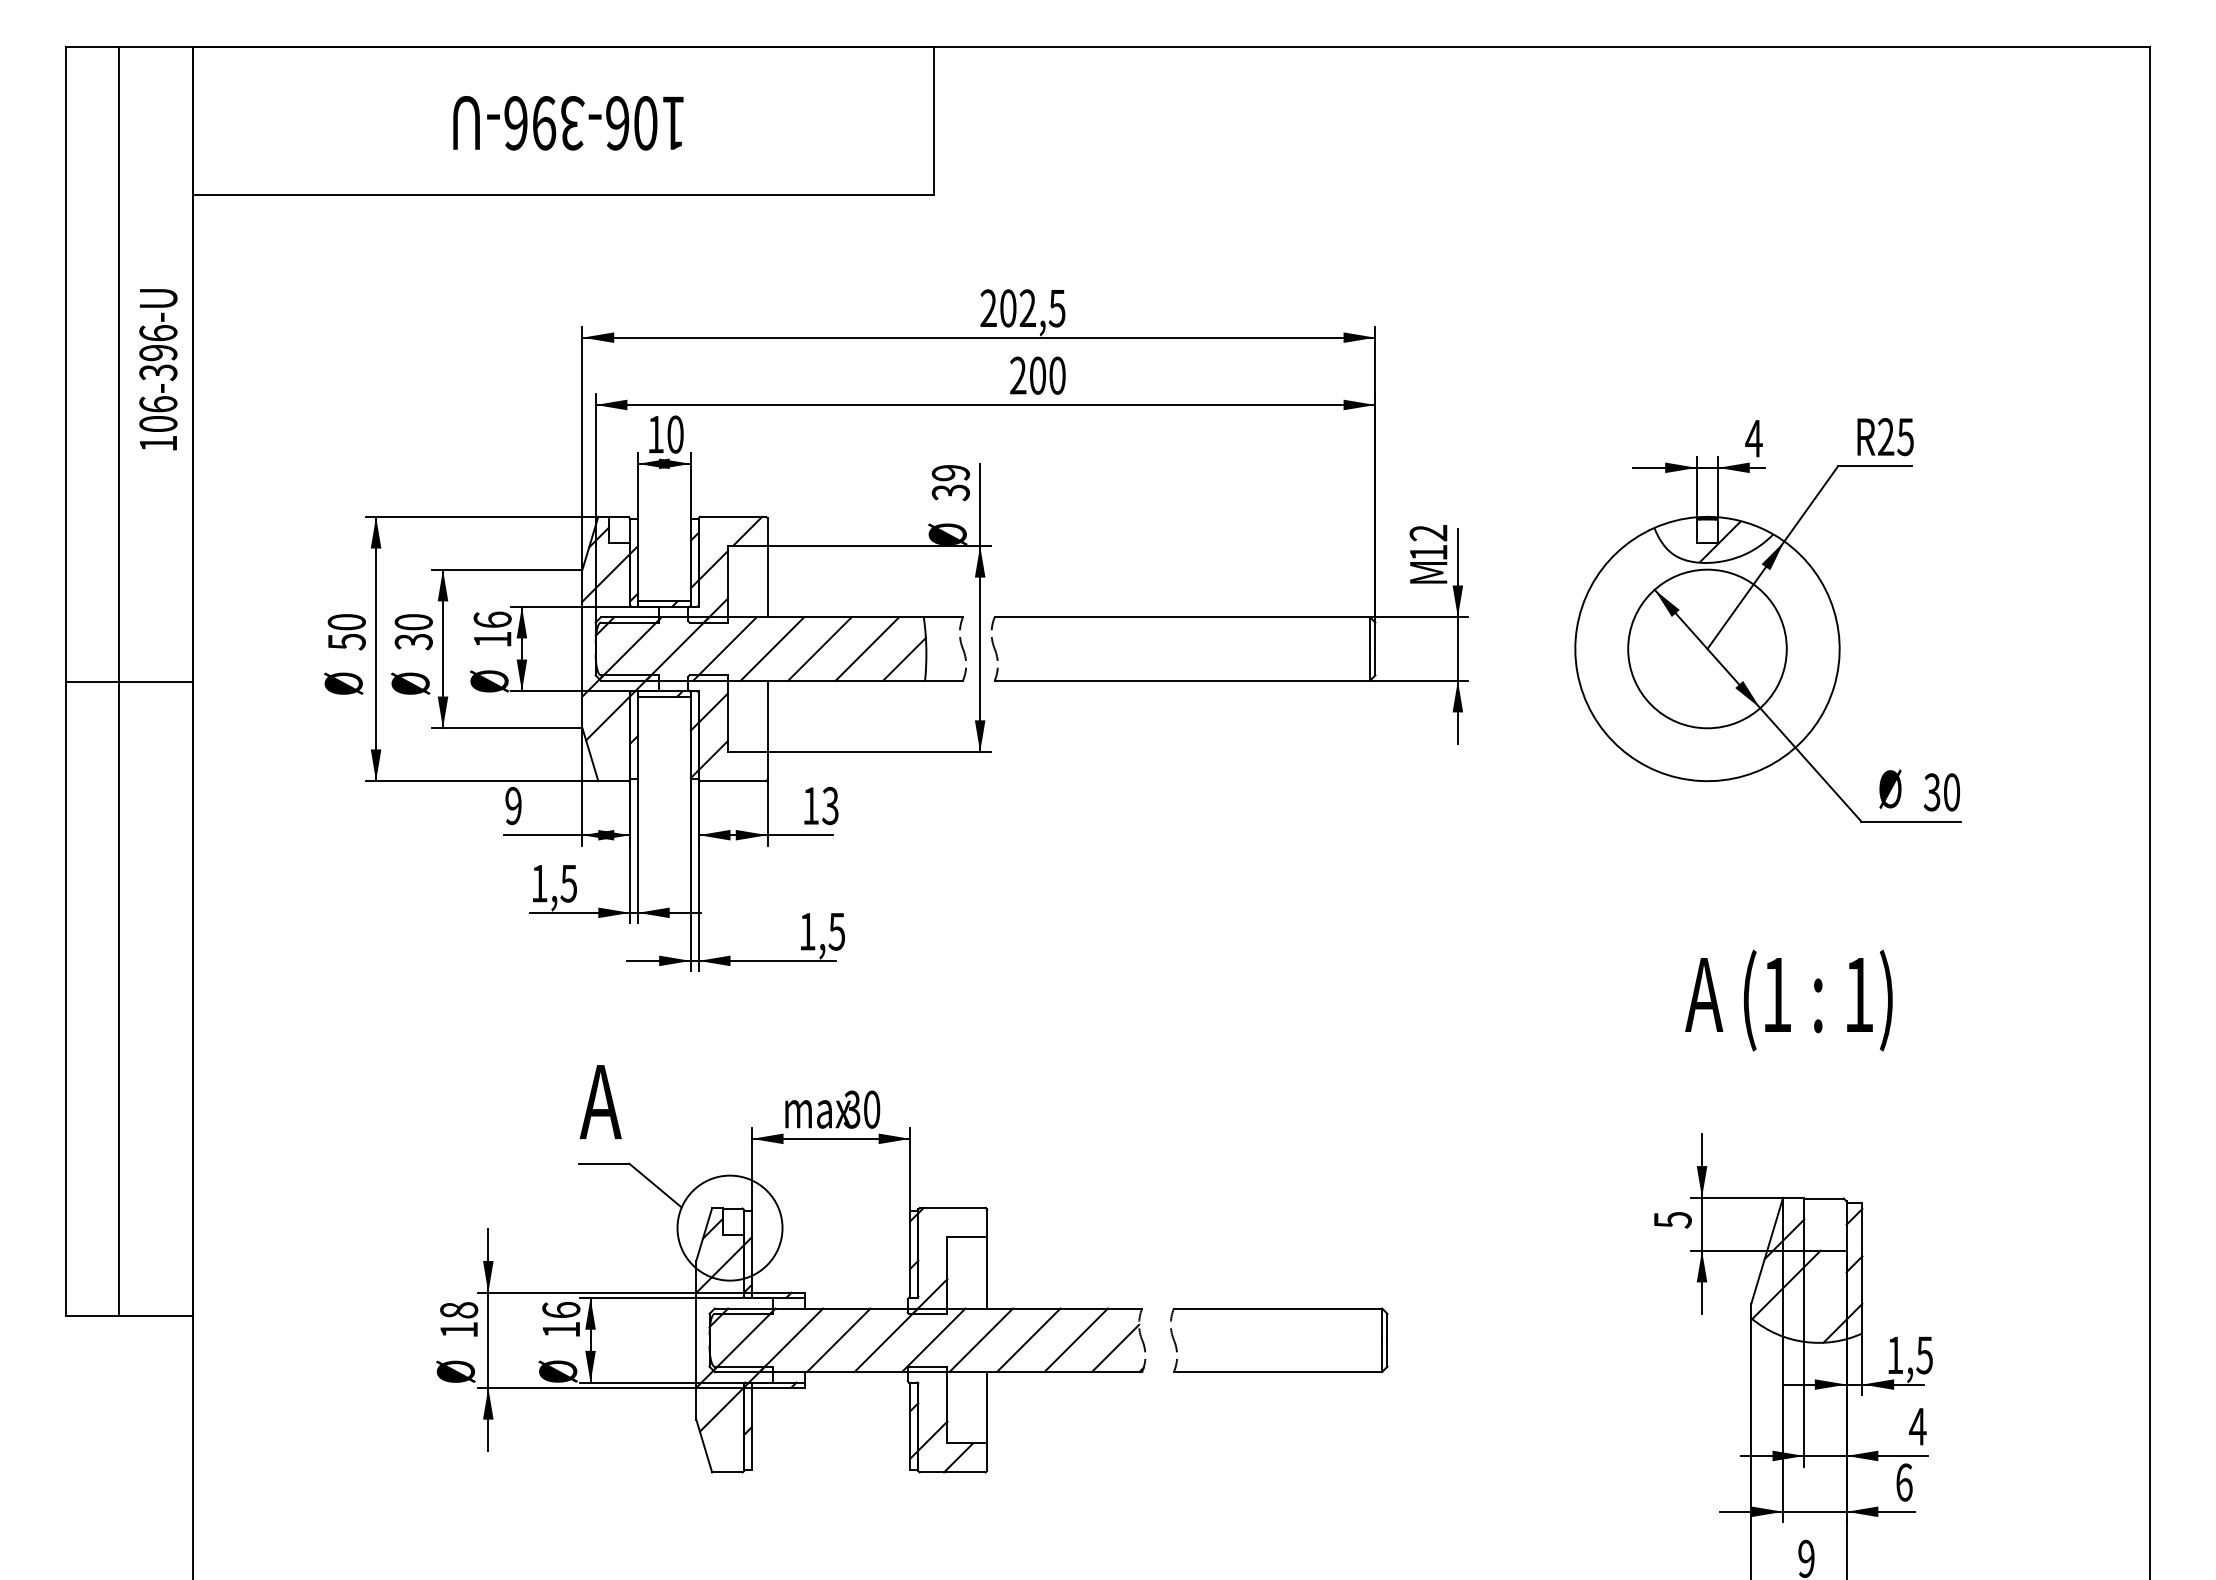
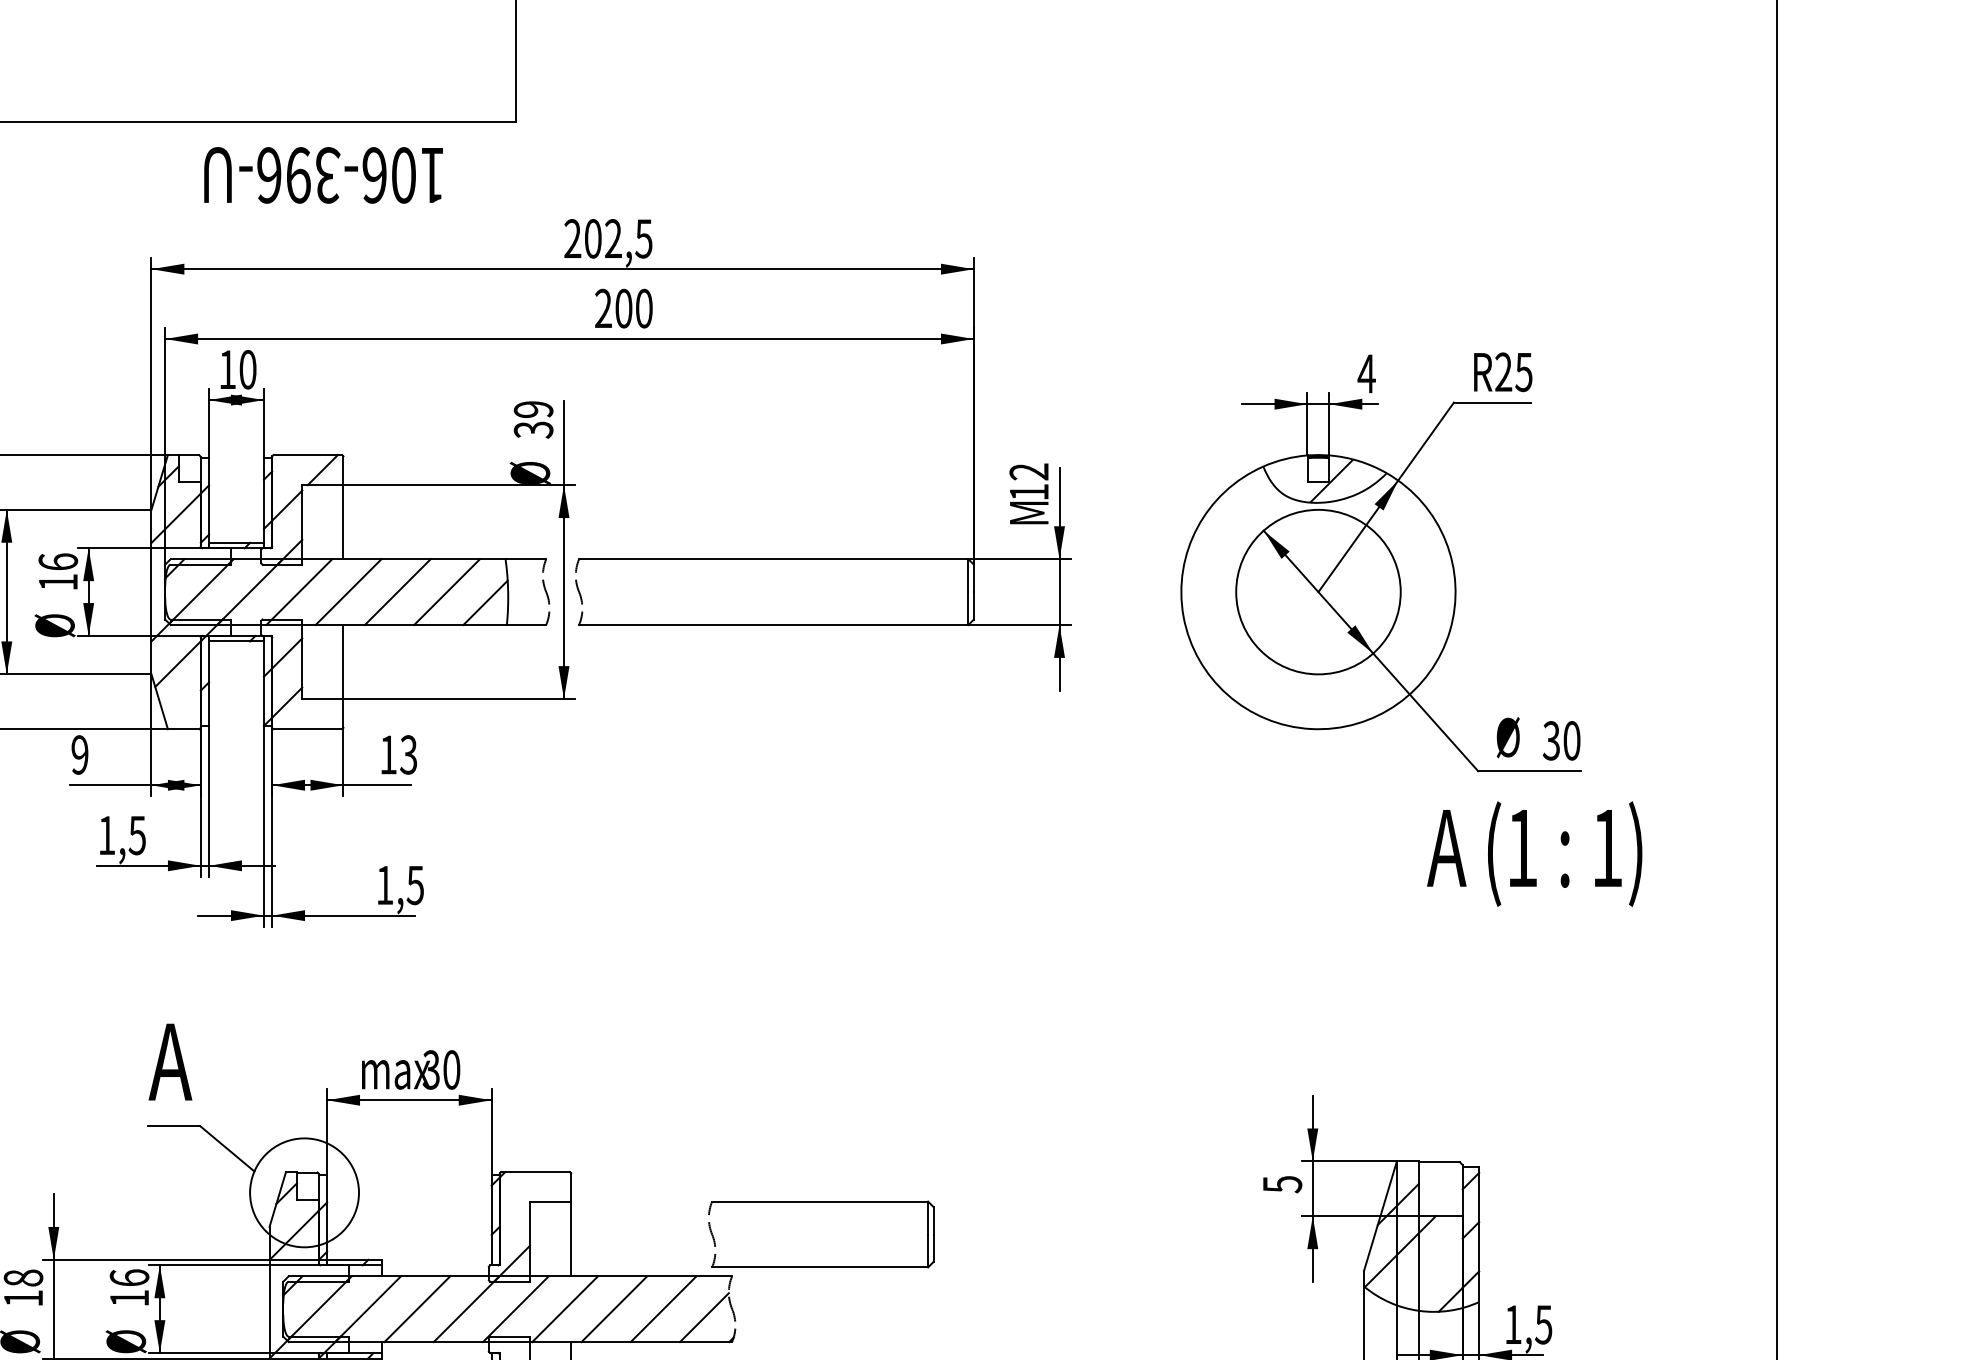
text: (568, 123) -> (323, 175), moved
text: (1788, 1000) -> (1534, 854), moved
part: (1279, 1309) -> (821, 1202), moved

